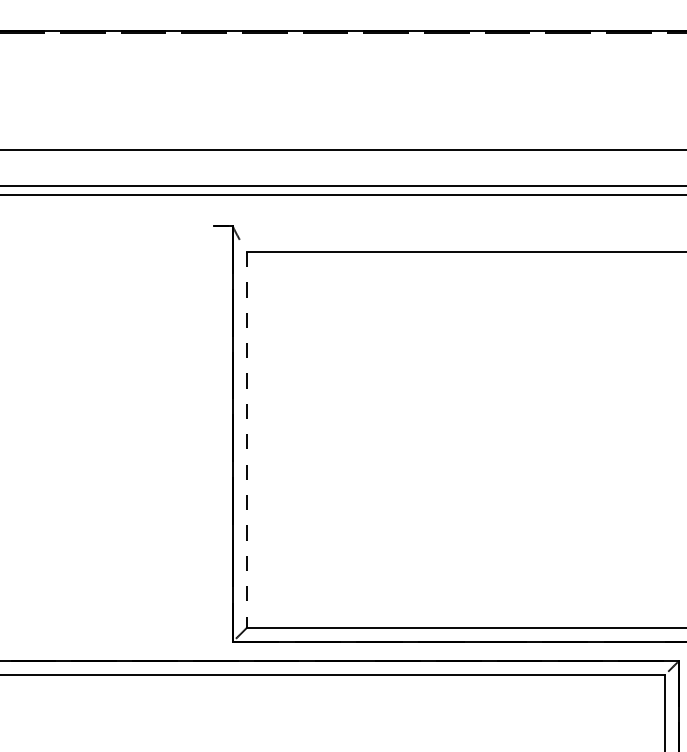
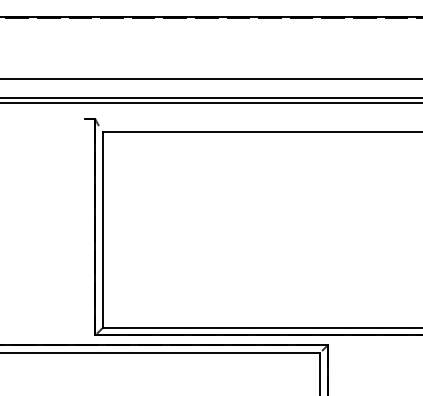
line: (246, 440) -> (102, 230), dashed -> solid

